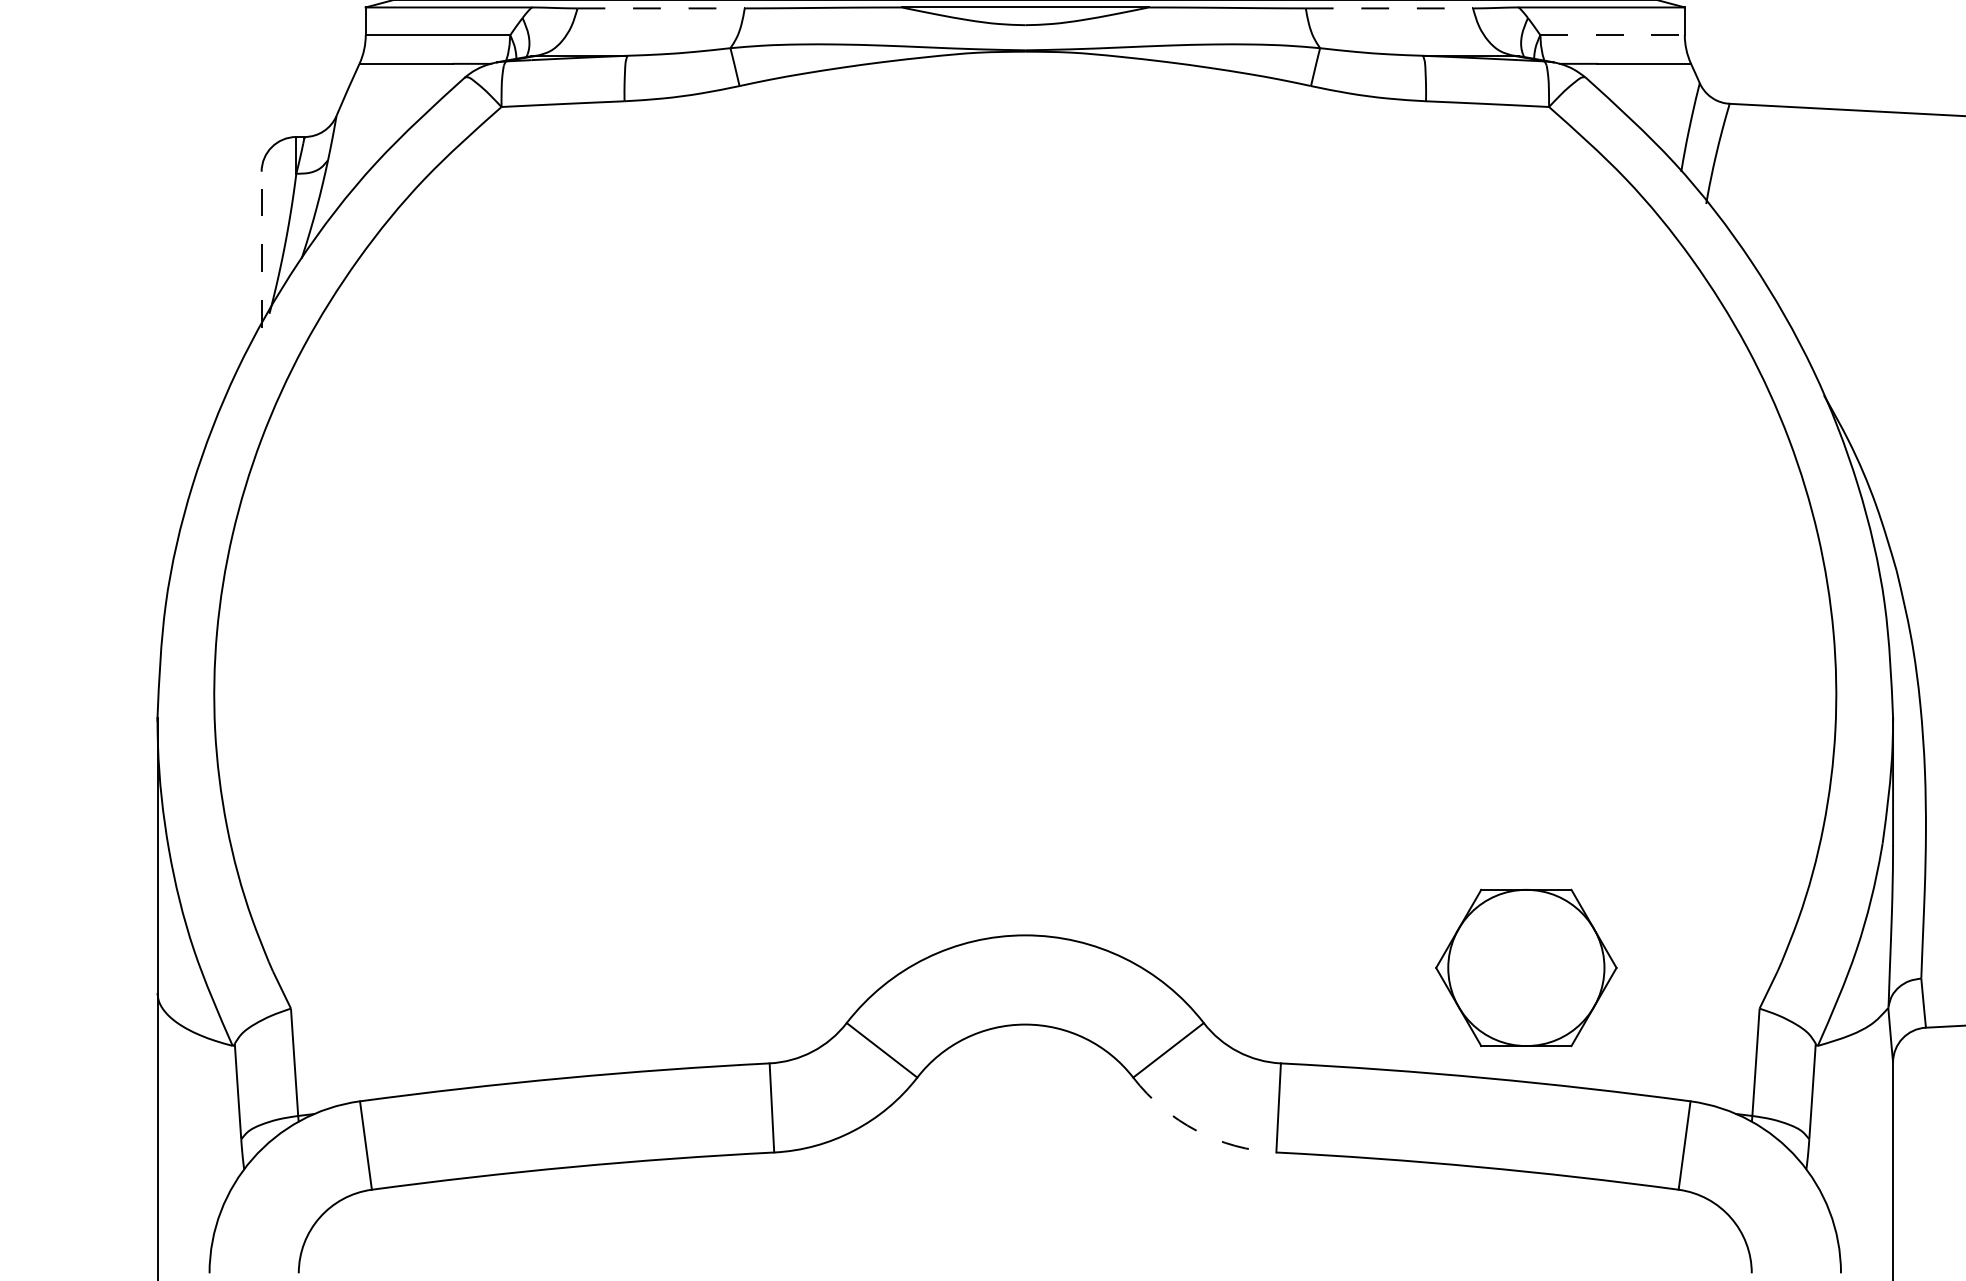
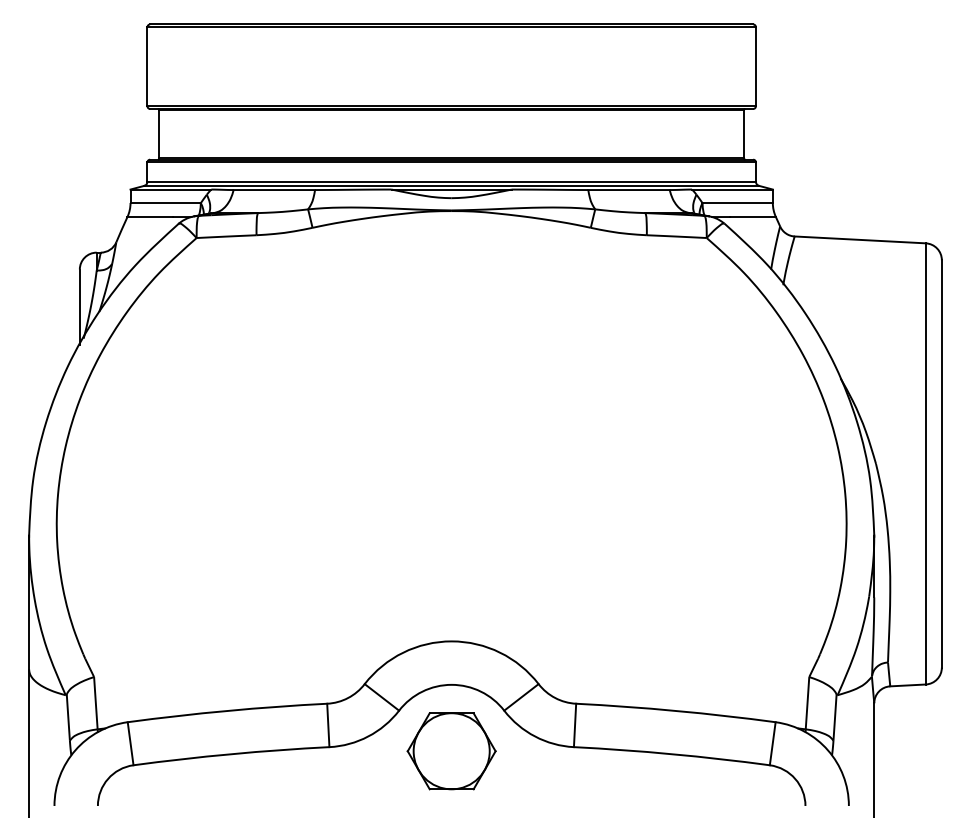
line: (661, 9) -> (274, 190), dashed -> solid
line: (1390, 9) -> (629, 190), dashed -> solid
line: (1614, 34) -> (738, 202), dashed -> solid
line: (260, 249) -> (79, 307), dashed -> solid
part: (1525, 968) -> (451, 751), moved
arc: (1197, 1130) -> (535, 736), dashed -> solid

